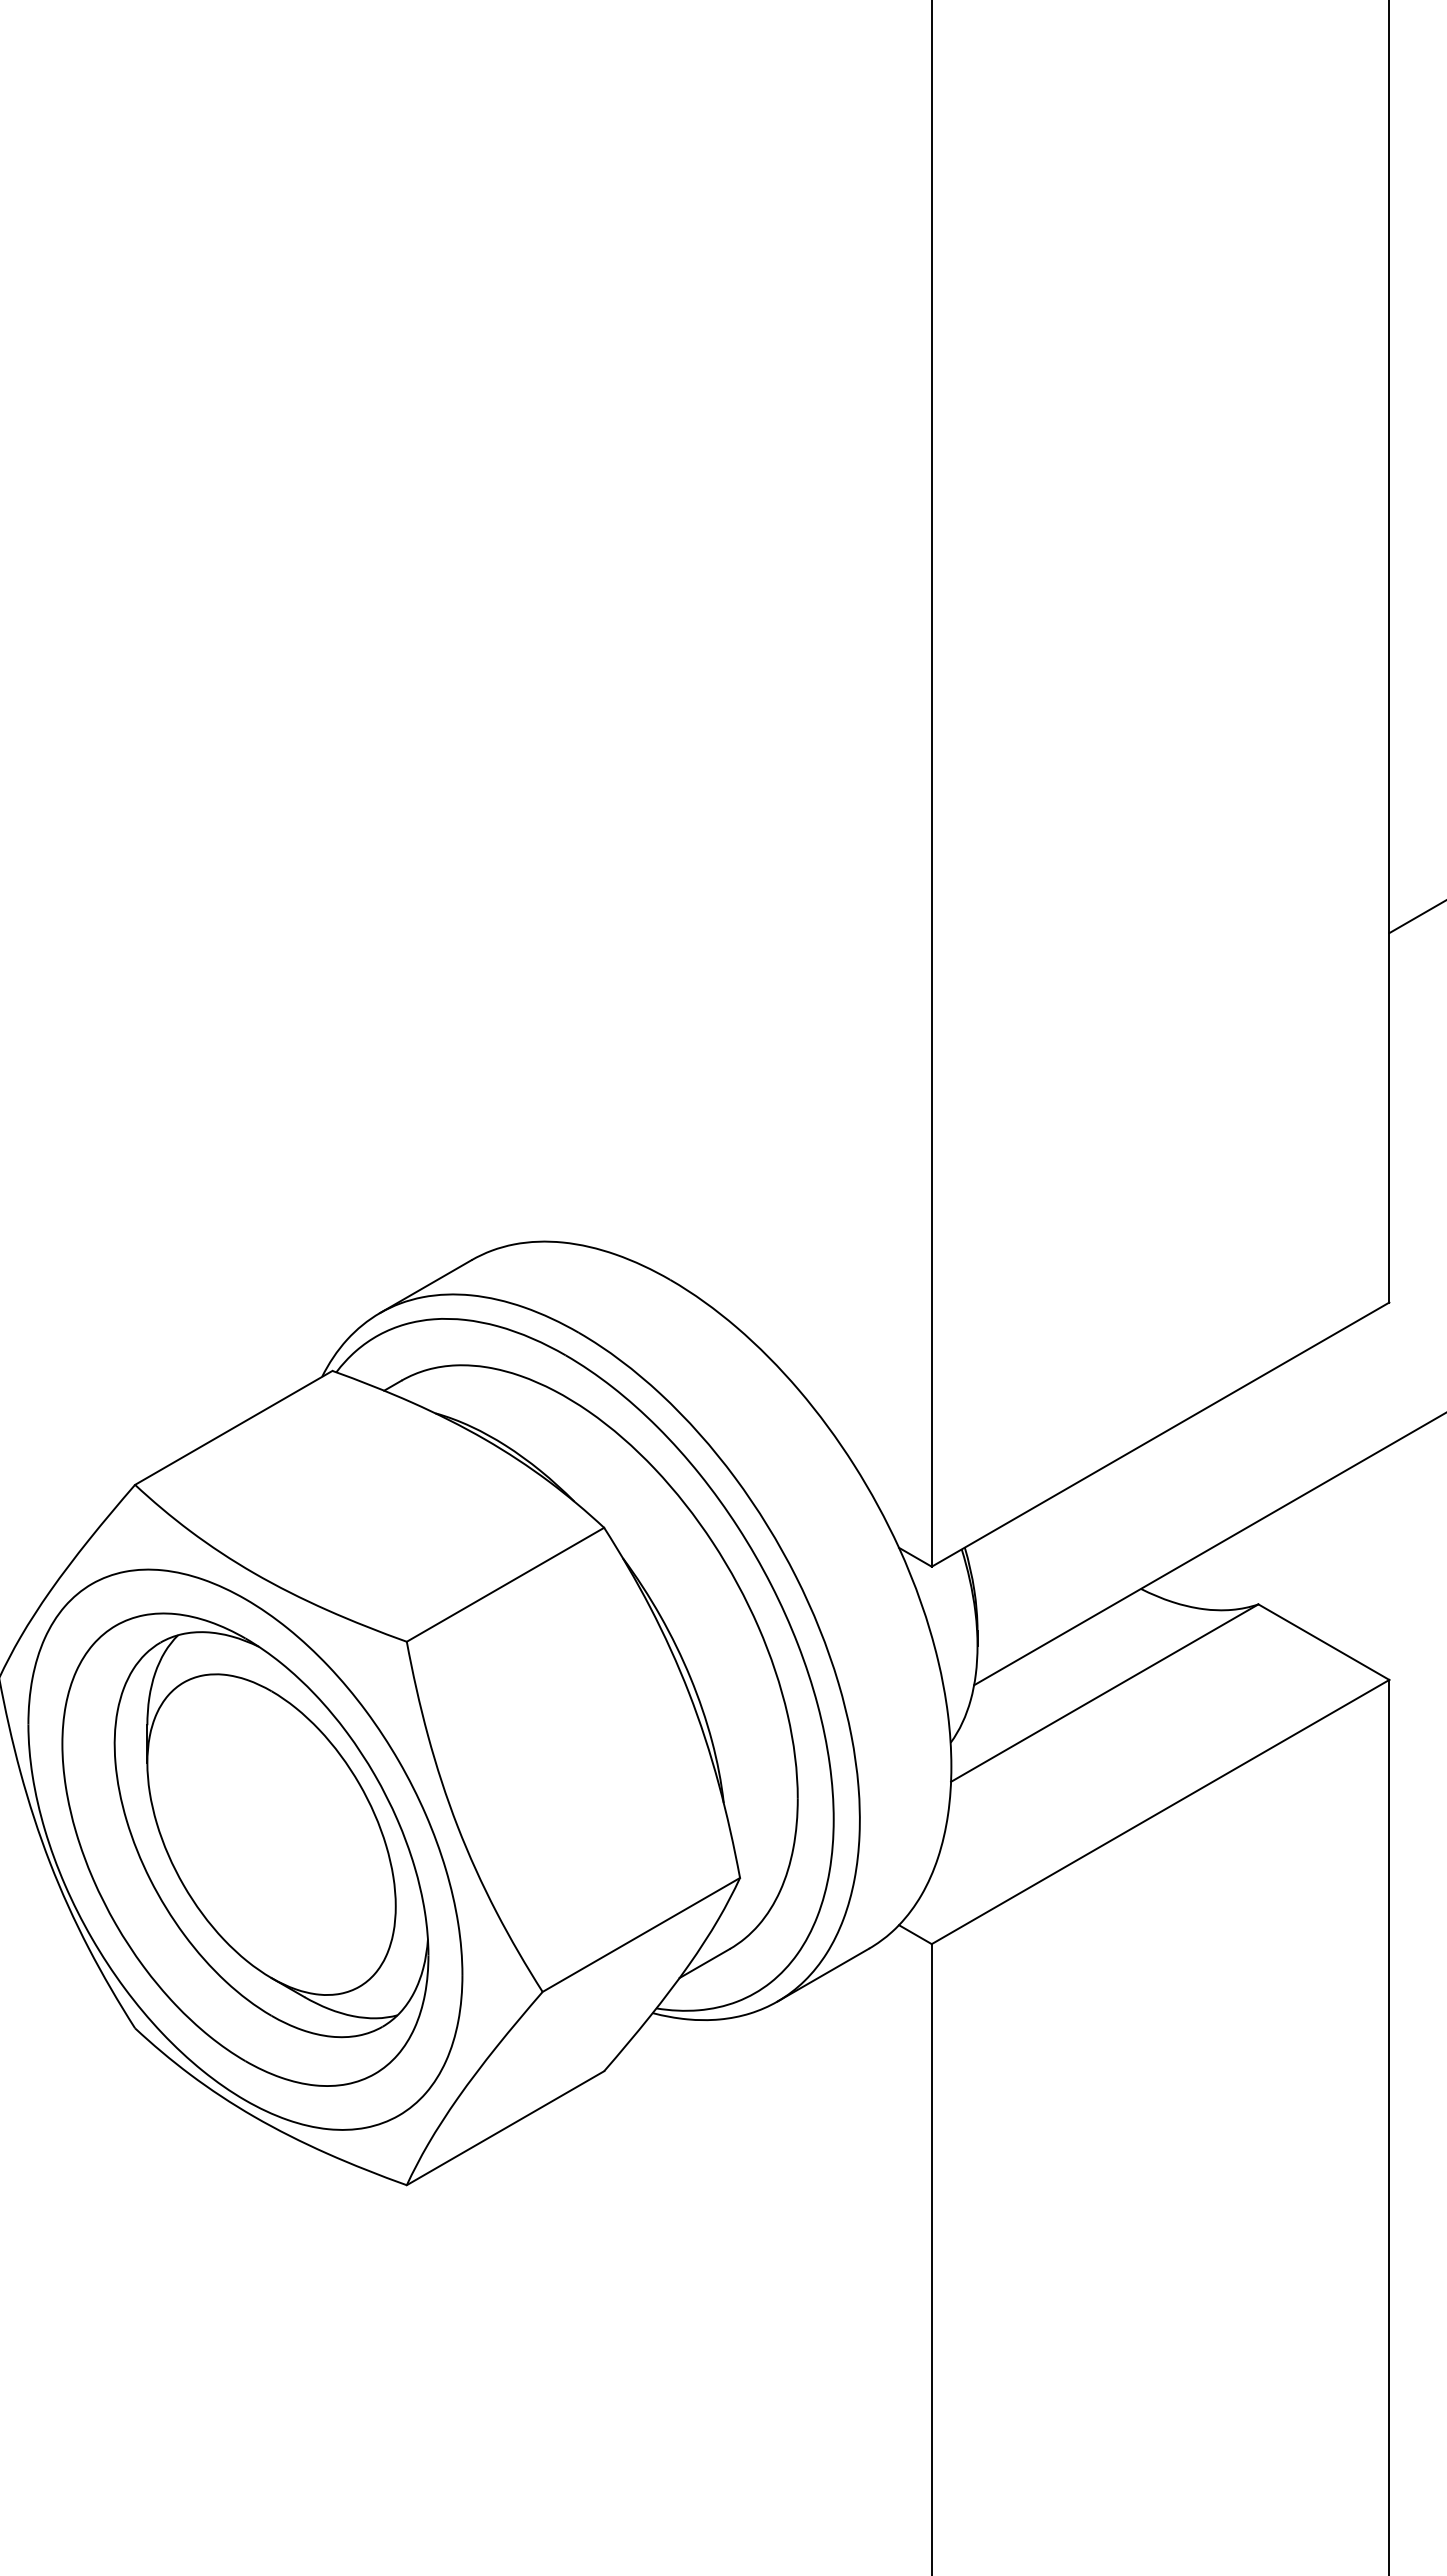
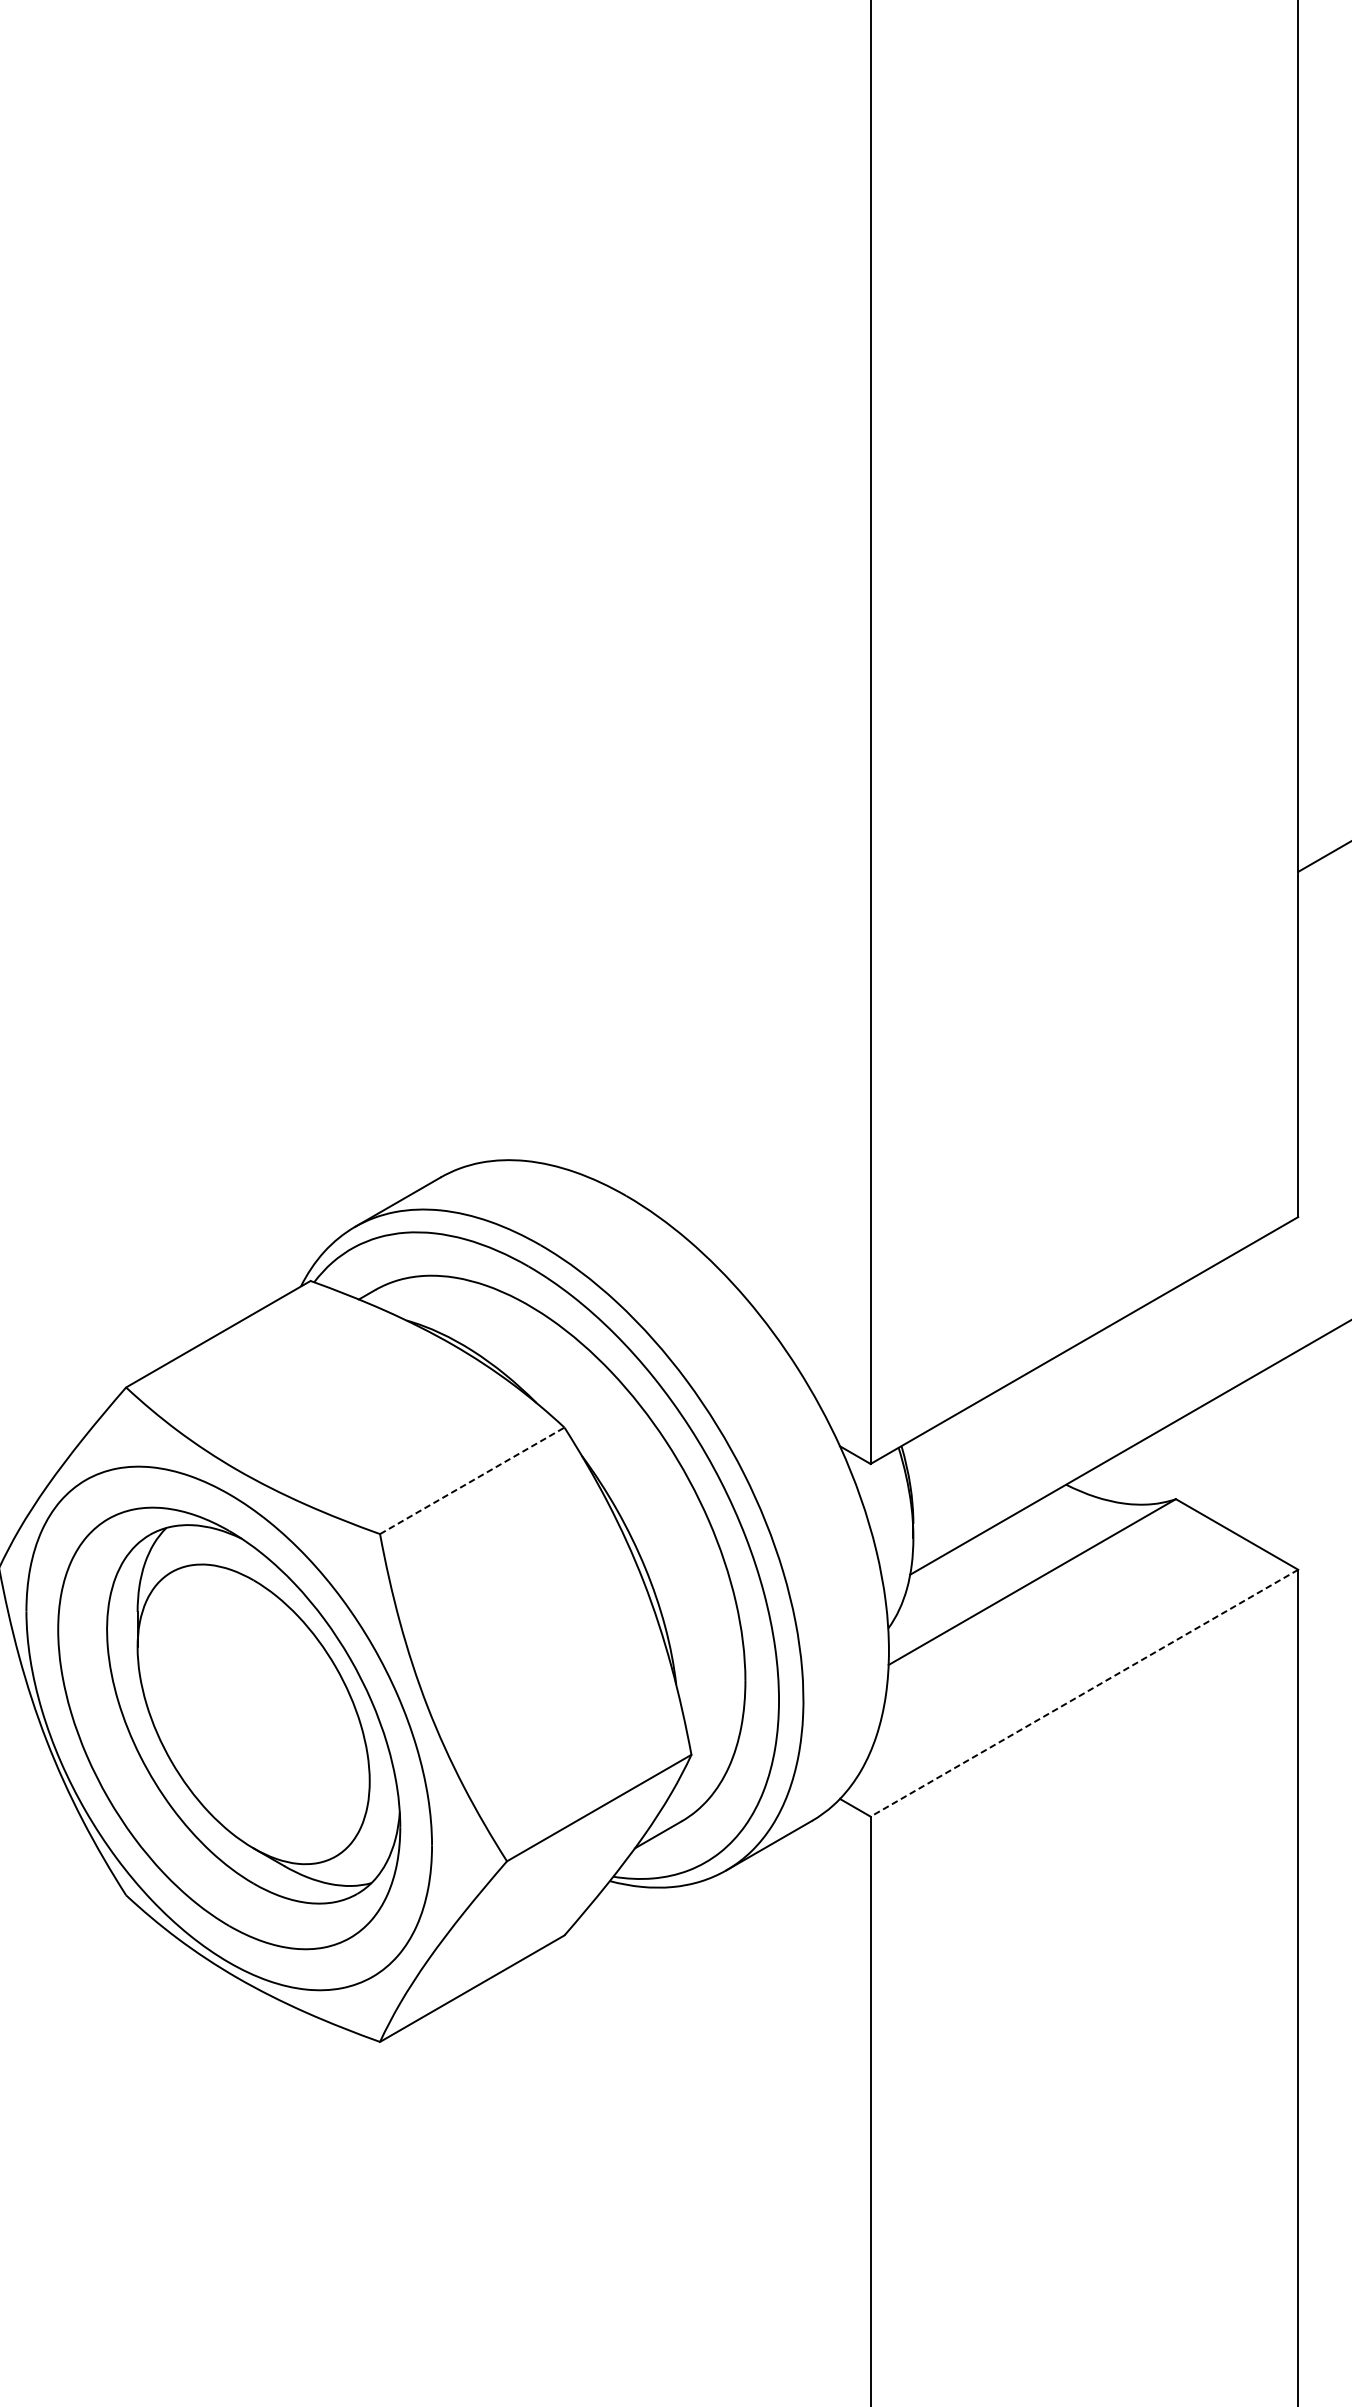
line: (505, 1584) -> (472, 1480), solid -> dashed
line: (1160, 1812) -> (1084, 1693), solid -> dashed

